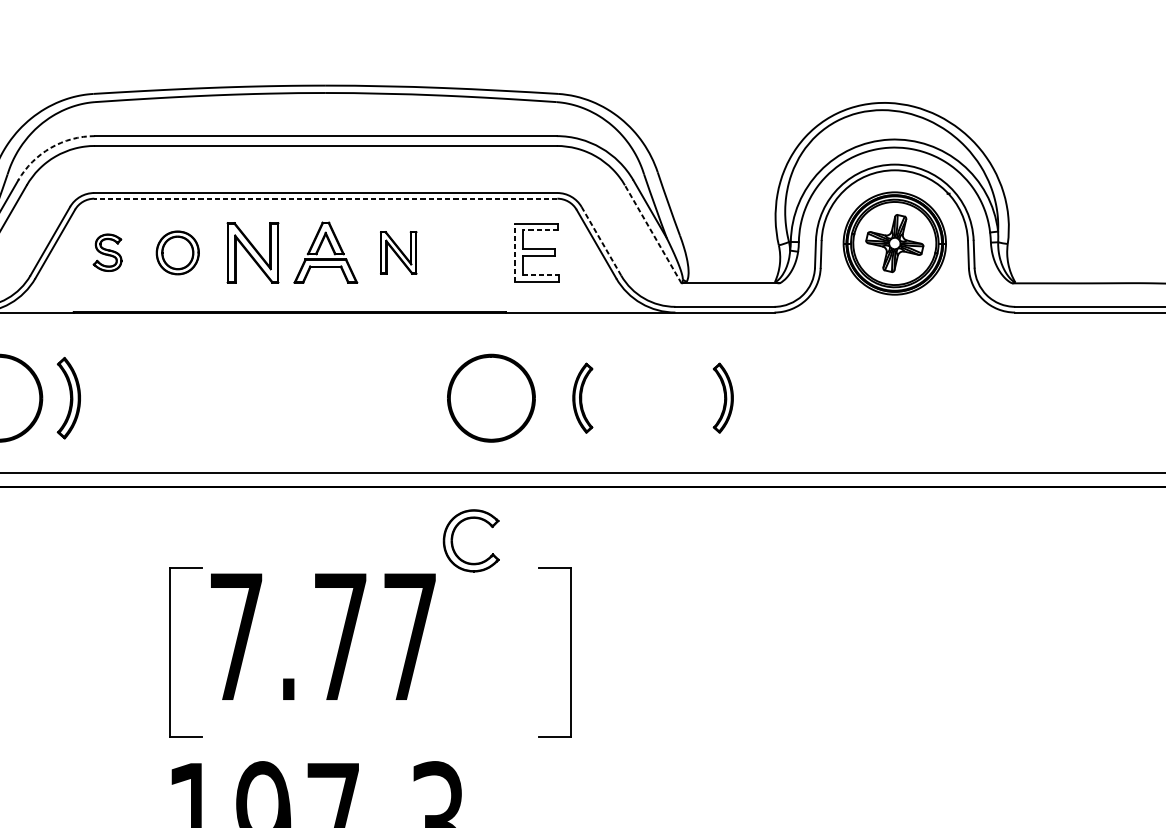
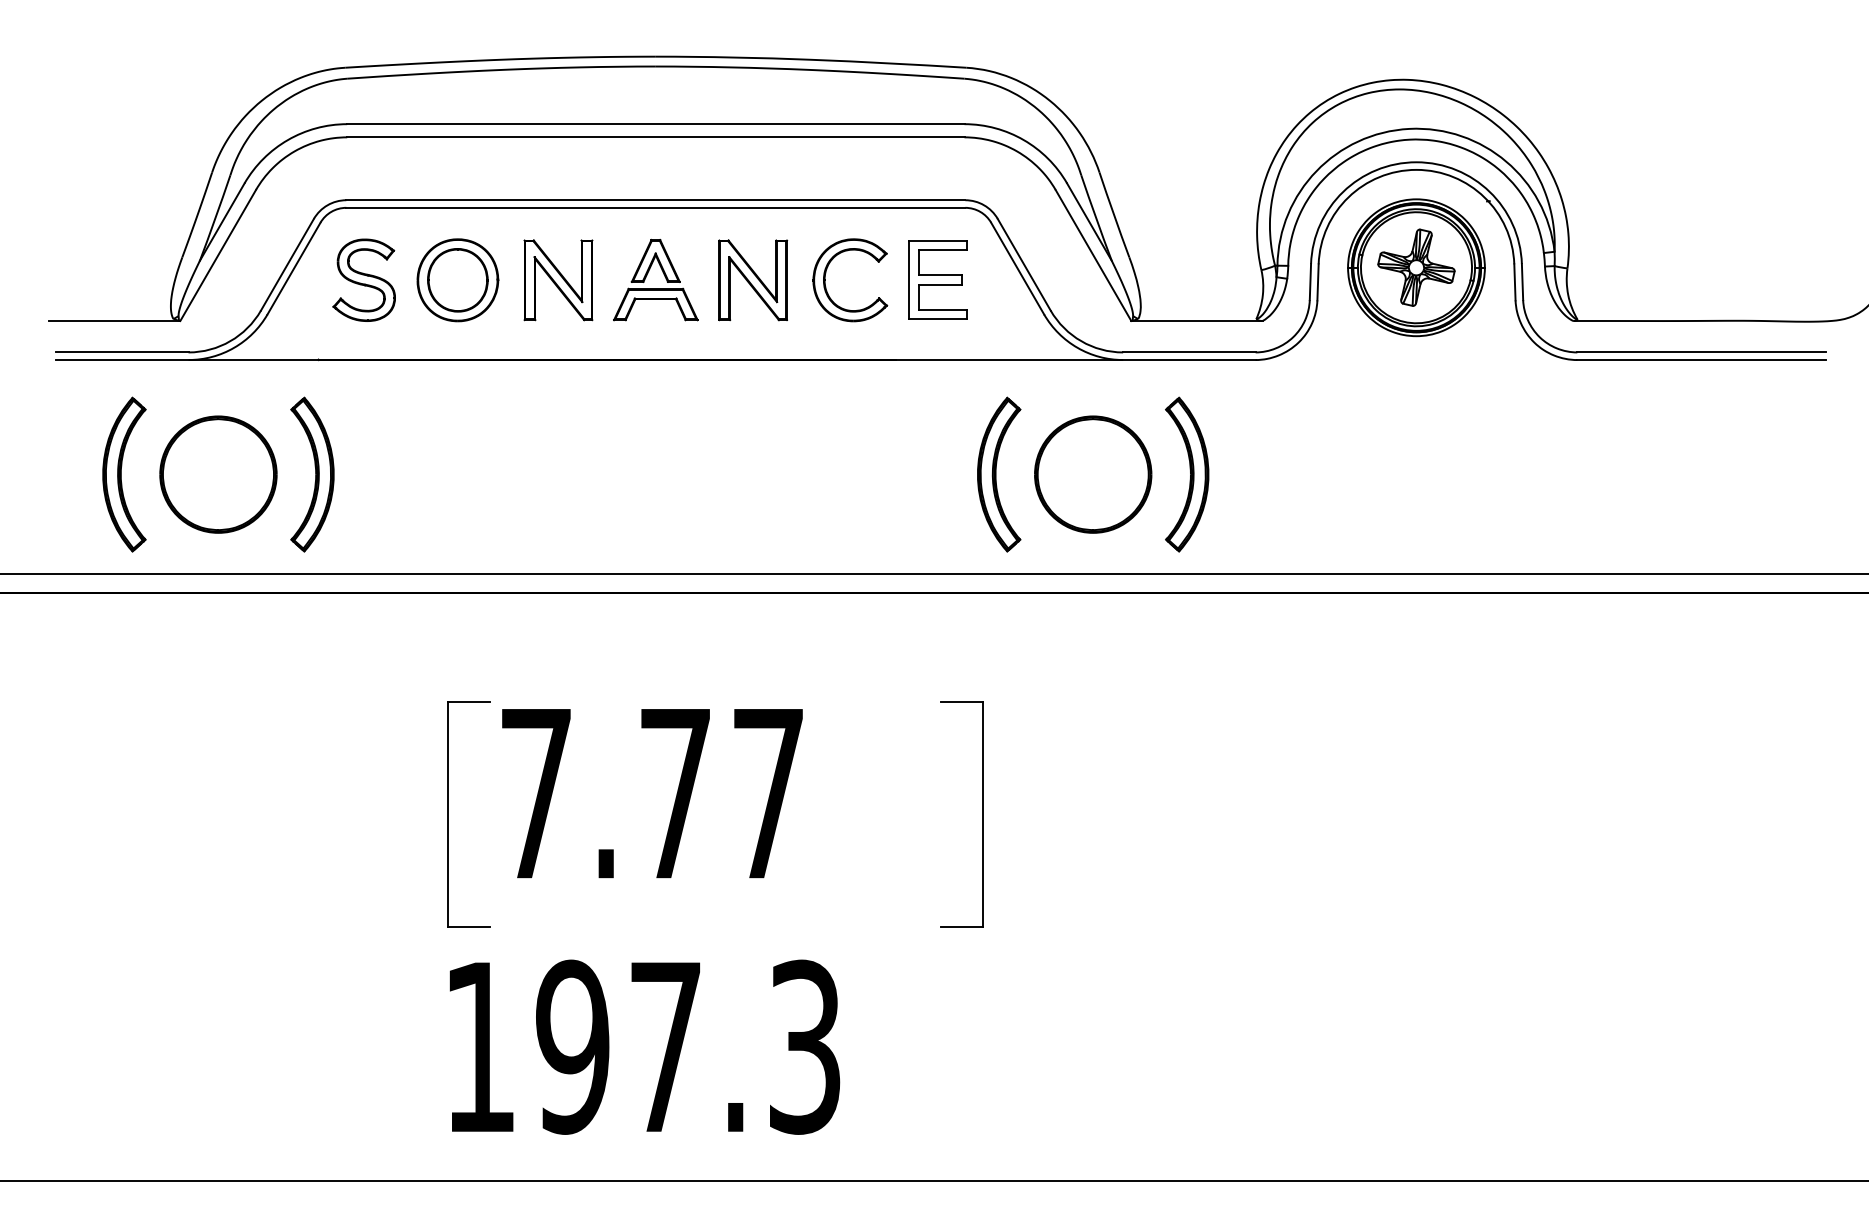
arc: (50, 148) -> (287, 140), dashed -> solid
line: (325, 198) -> (655, 207), dashed -> solid
line: (540, 230) -> (942, 250), dashed -> solid
line: (653, 234) -> (1093, 255), dashed -> solid
line: (601, 241) -> (1024, 264), dashed -> solid
part: (107, 252) -> (363, 279), size x1.67
line: (515, 252) -> (909, 279), dashed -> solid
part: (177, 253) -> (457, 280), size x1.43
part: (398, 253) -> (753, 280), size x1.43
line: (541, 275) -> (943, 310), dashed -> solid
part: (69, 398) -> (312, 474), size x1.43
part: (491, 398) -> (1093, 474), moved
part: (582, 398) -> (999, 474), size x1.67
part: (723, 398) -> (1187, 474), size x1.67
part: (453, 545) -> (826, 286), moved

